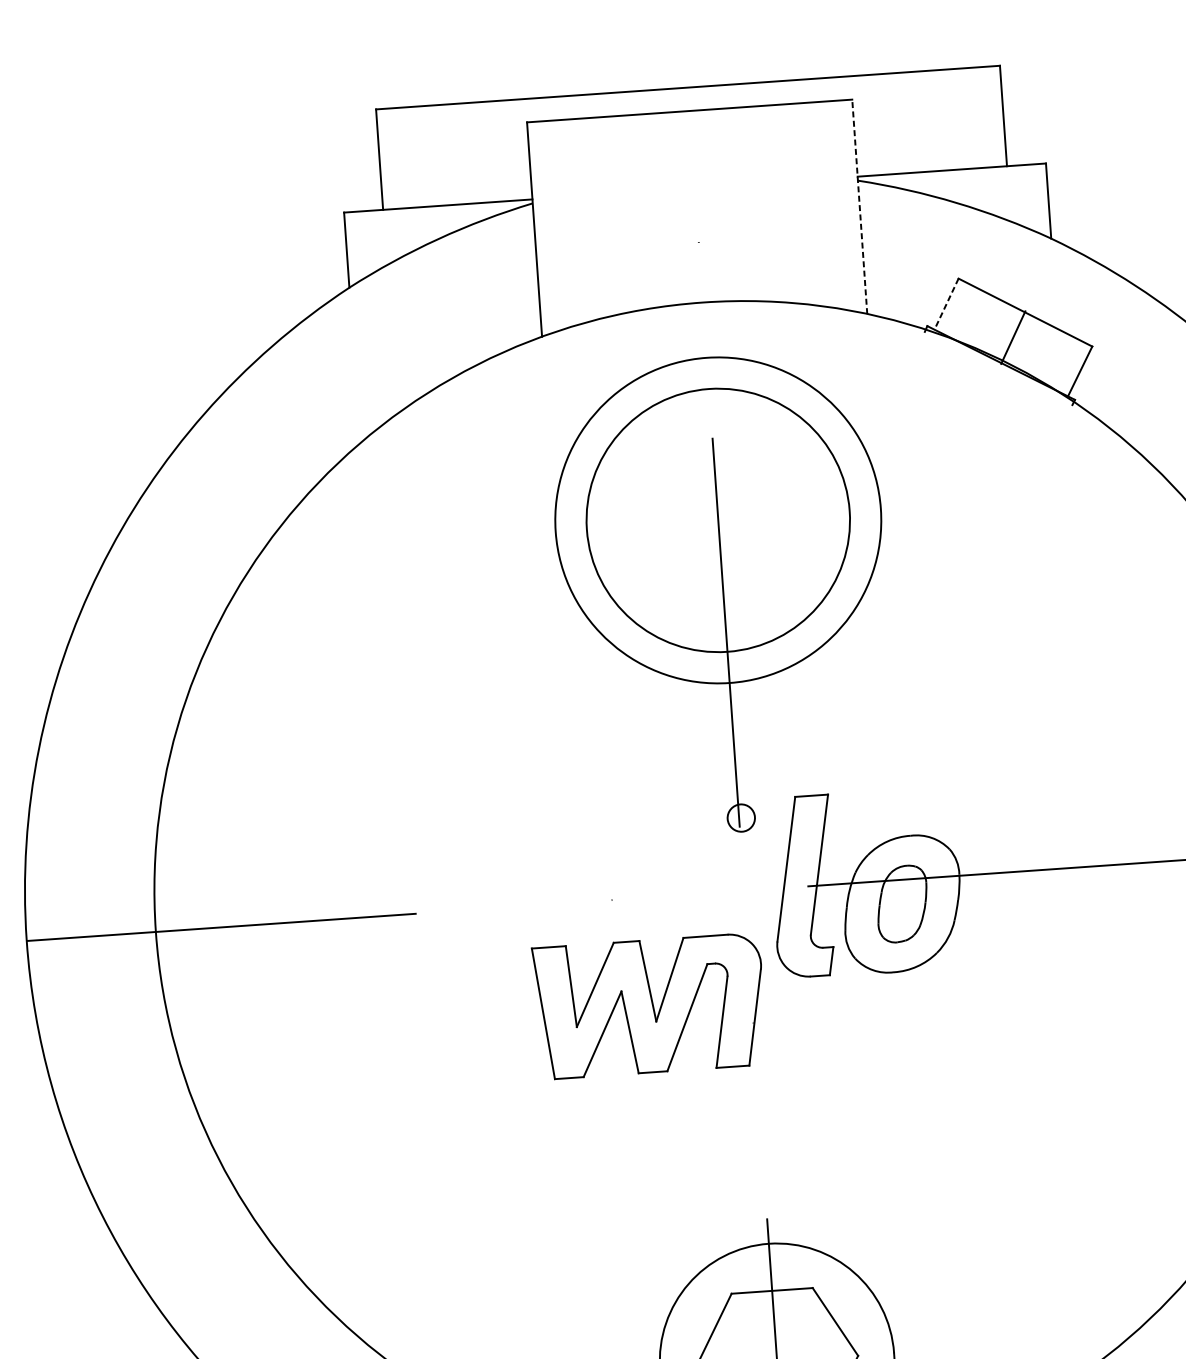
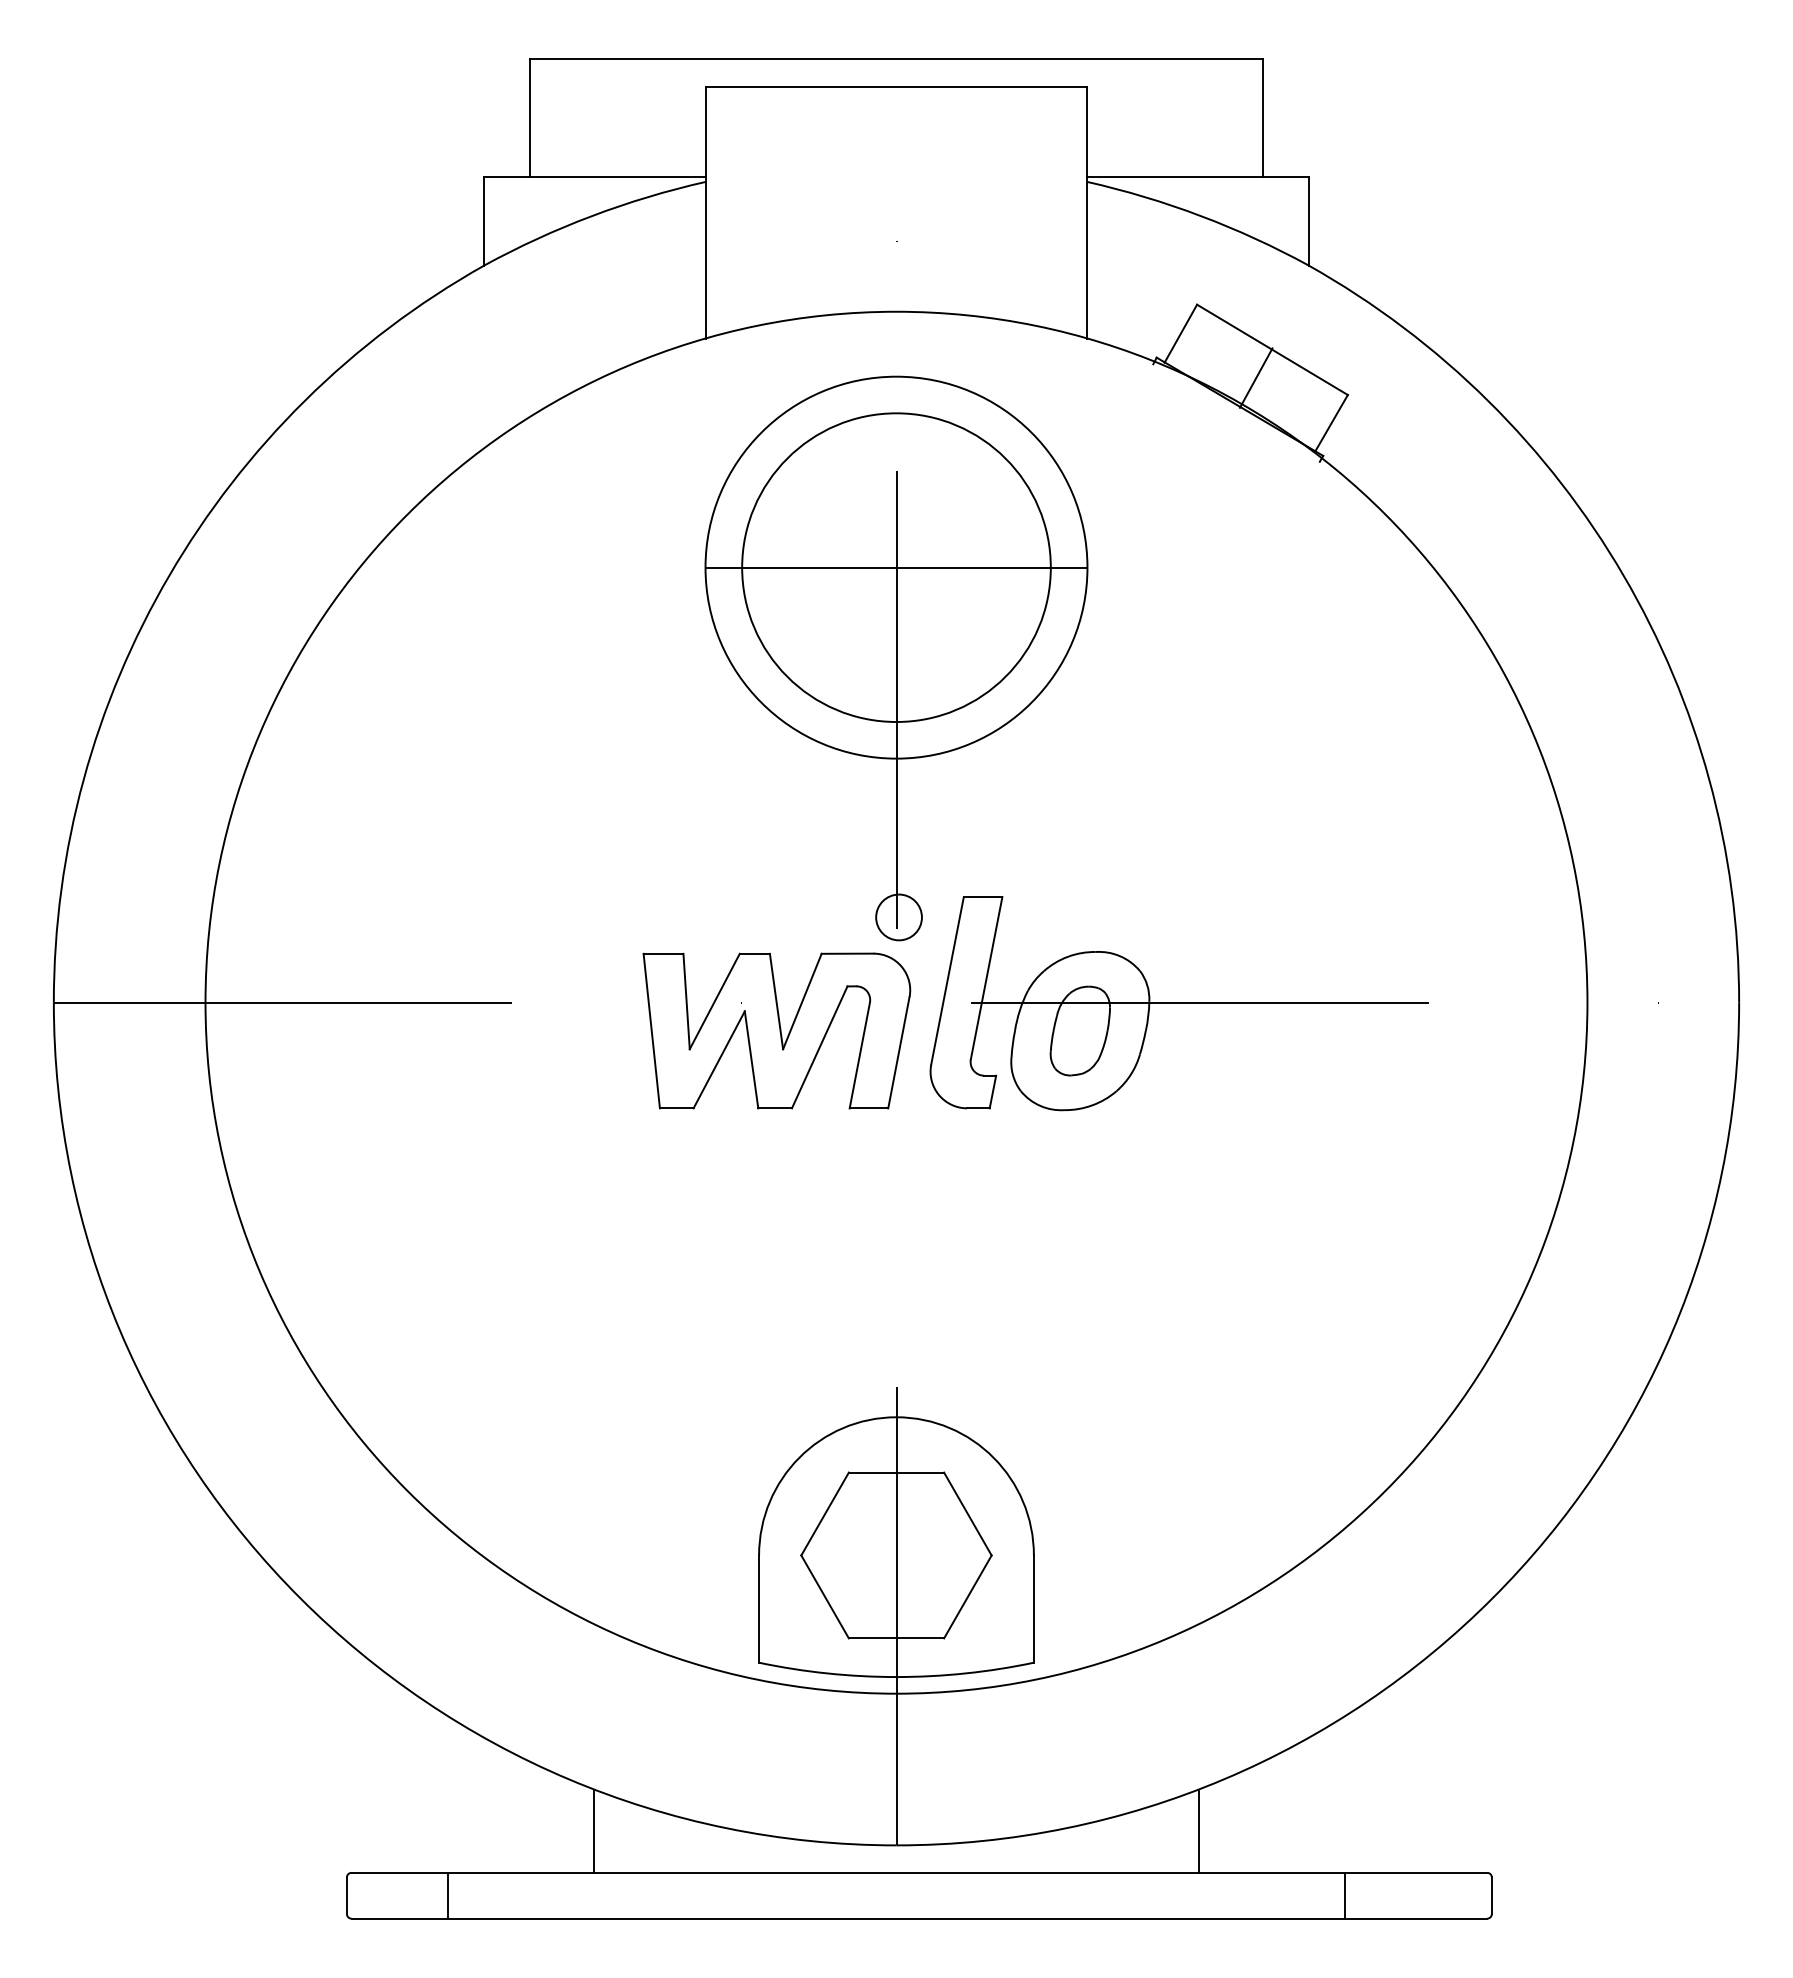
line: (859, 206) -> (1087, 212), dashed -> solid
line: (946, 304) -> (1180, 334), dashed -> solid
line: (718, 520) -> (896, 567), added
circle: (740, 818) -> (898, 917), size x1.43
part: (649, 1005) -> (776, 1030), moved

